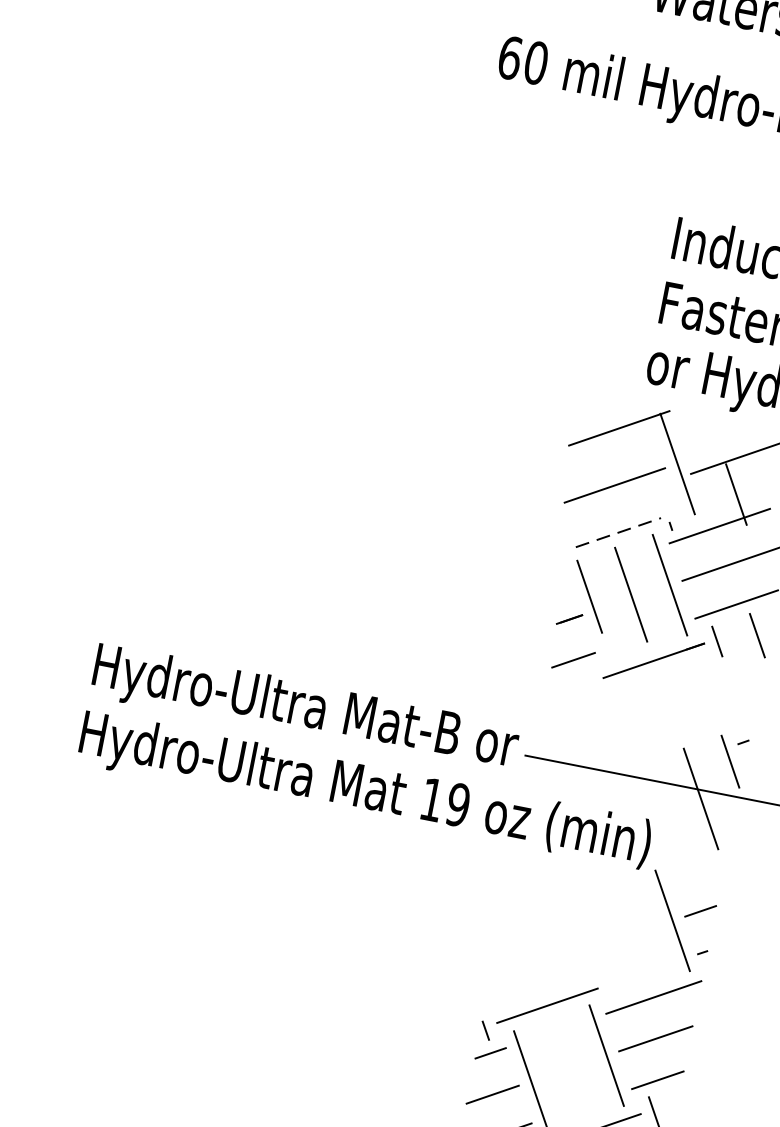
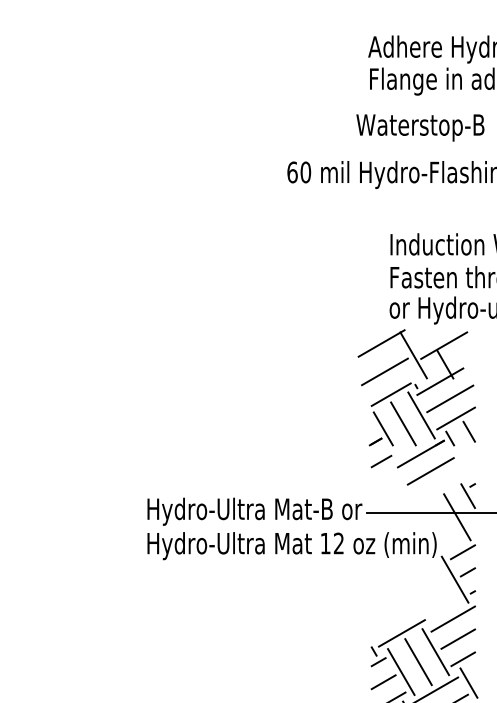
line: (618, 532) -> (391, 394), dashed -> solid
line: (665, 698) -> (430, 471), added
text: (457, 804) -> (338, 543), 19 -> 12
line: (697, 870) -> (462, 552), added
line: (568, 1069) -> (418, 662), added

